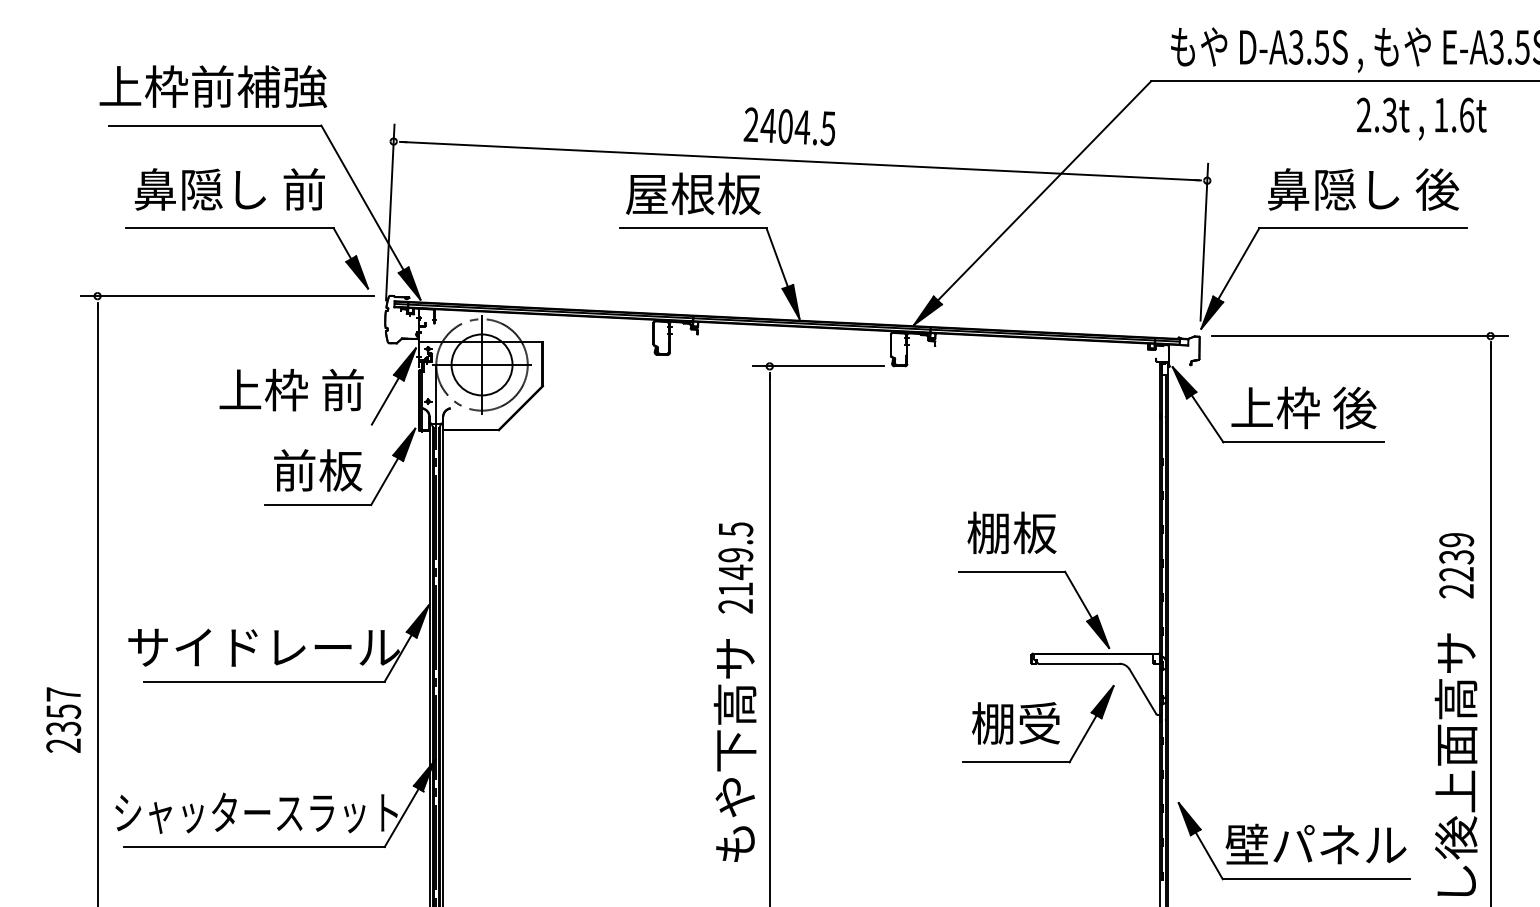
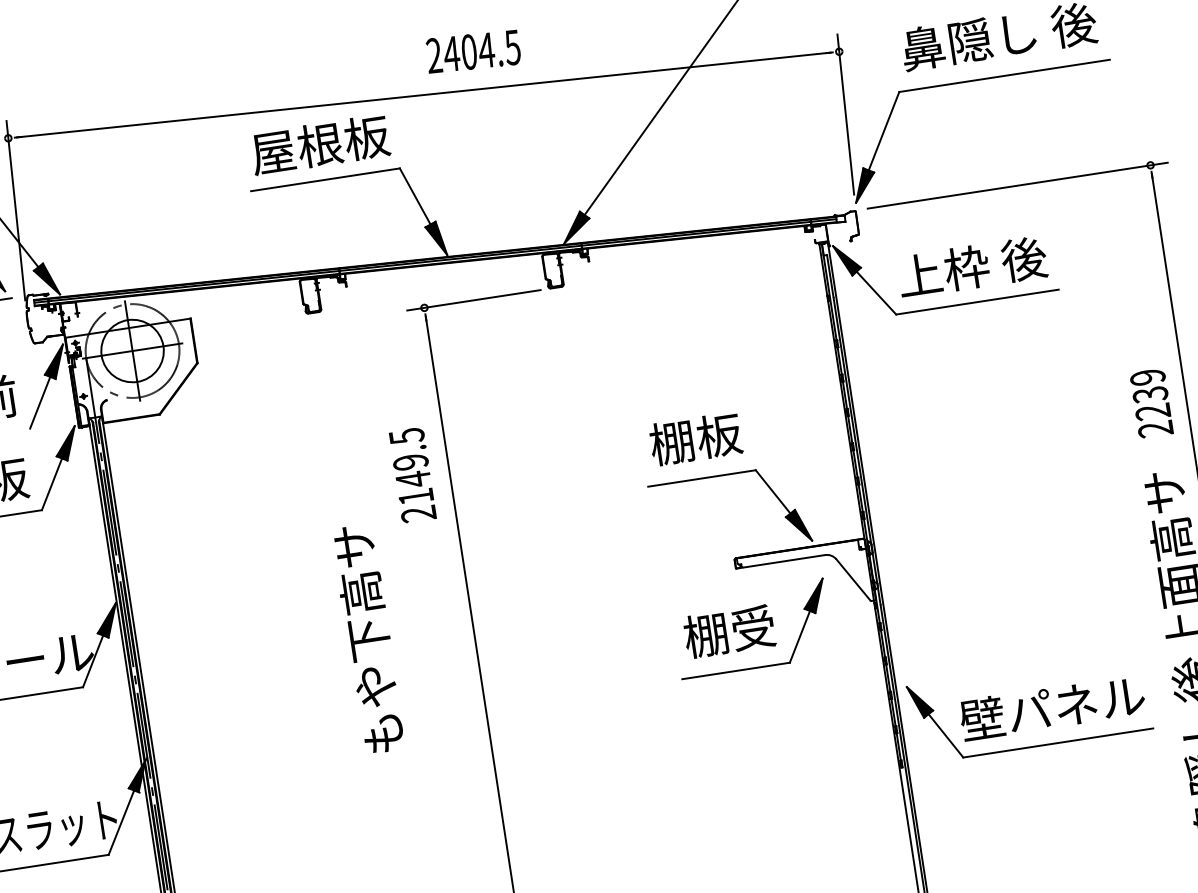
text: (788, 126) -> (472, 51), moved
text: (735, 567) -> (412, 474), moved
text: (734, 750) -> (368, 639), moved

